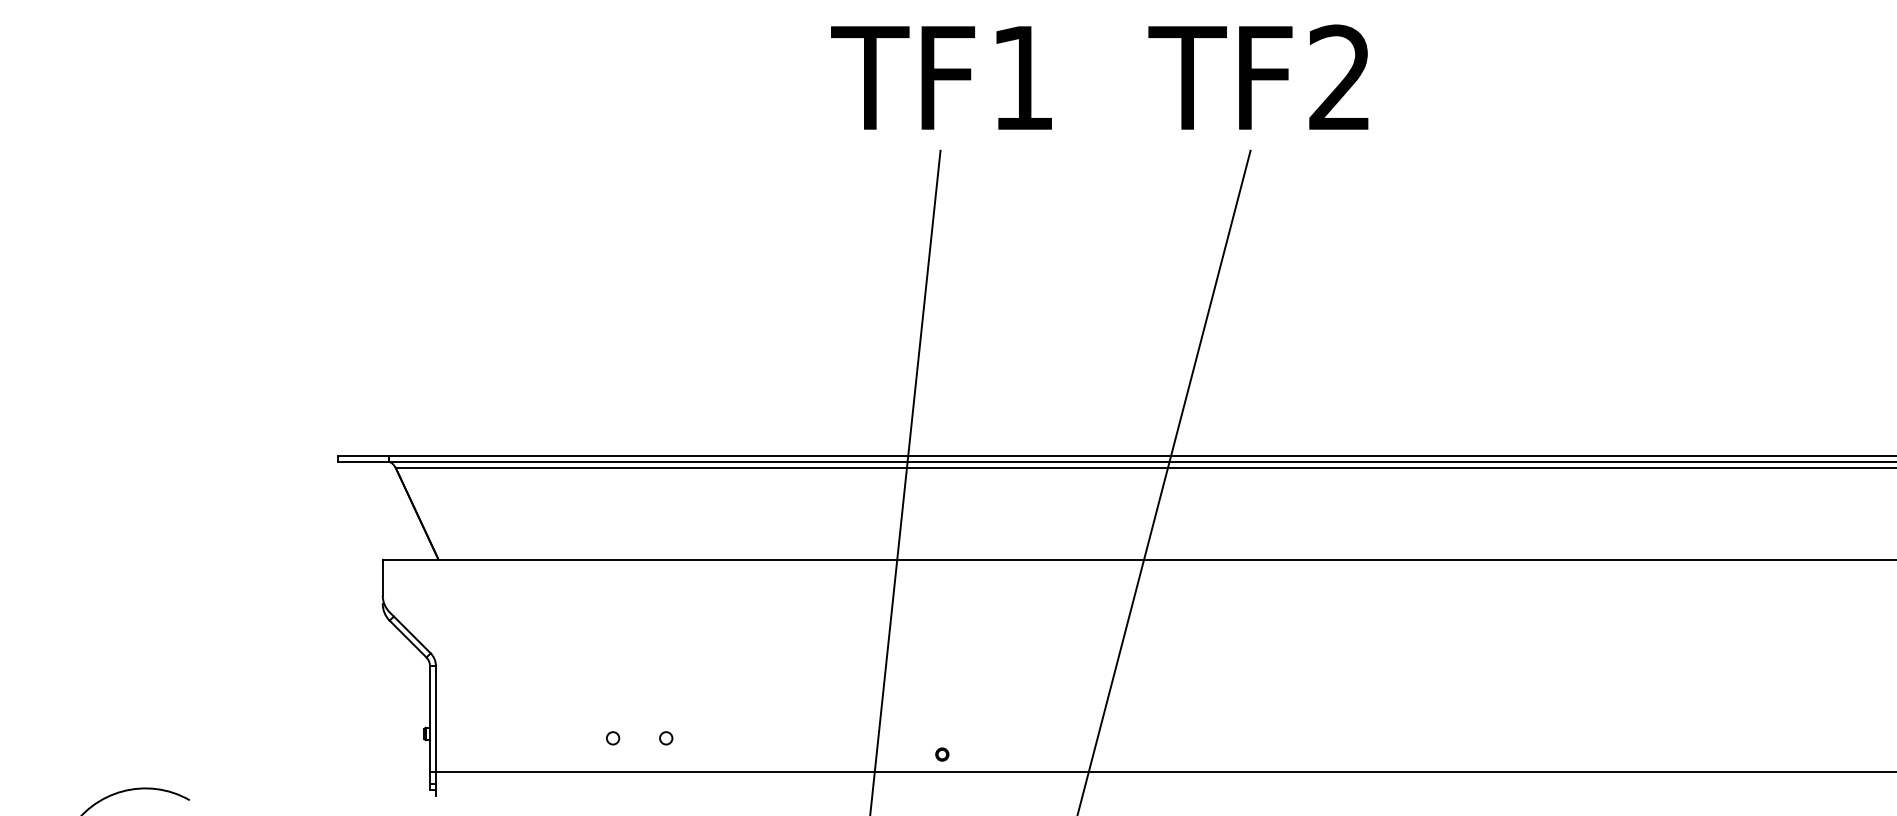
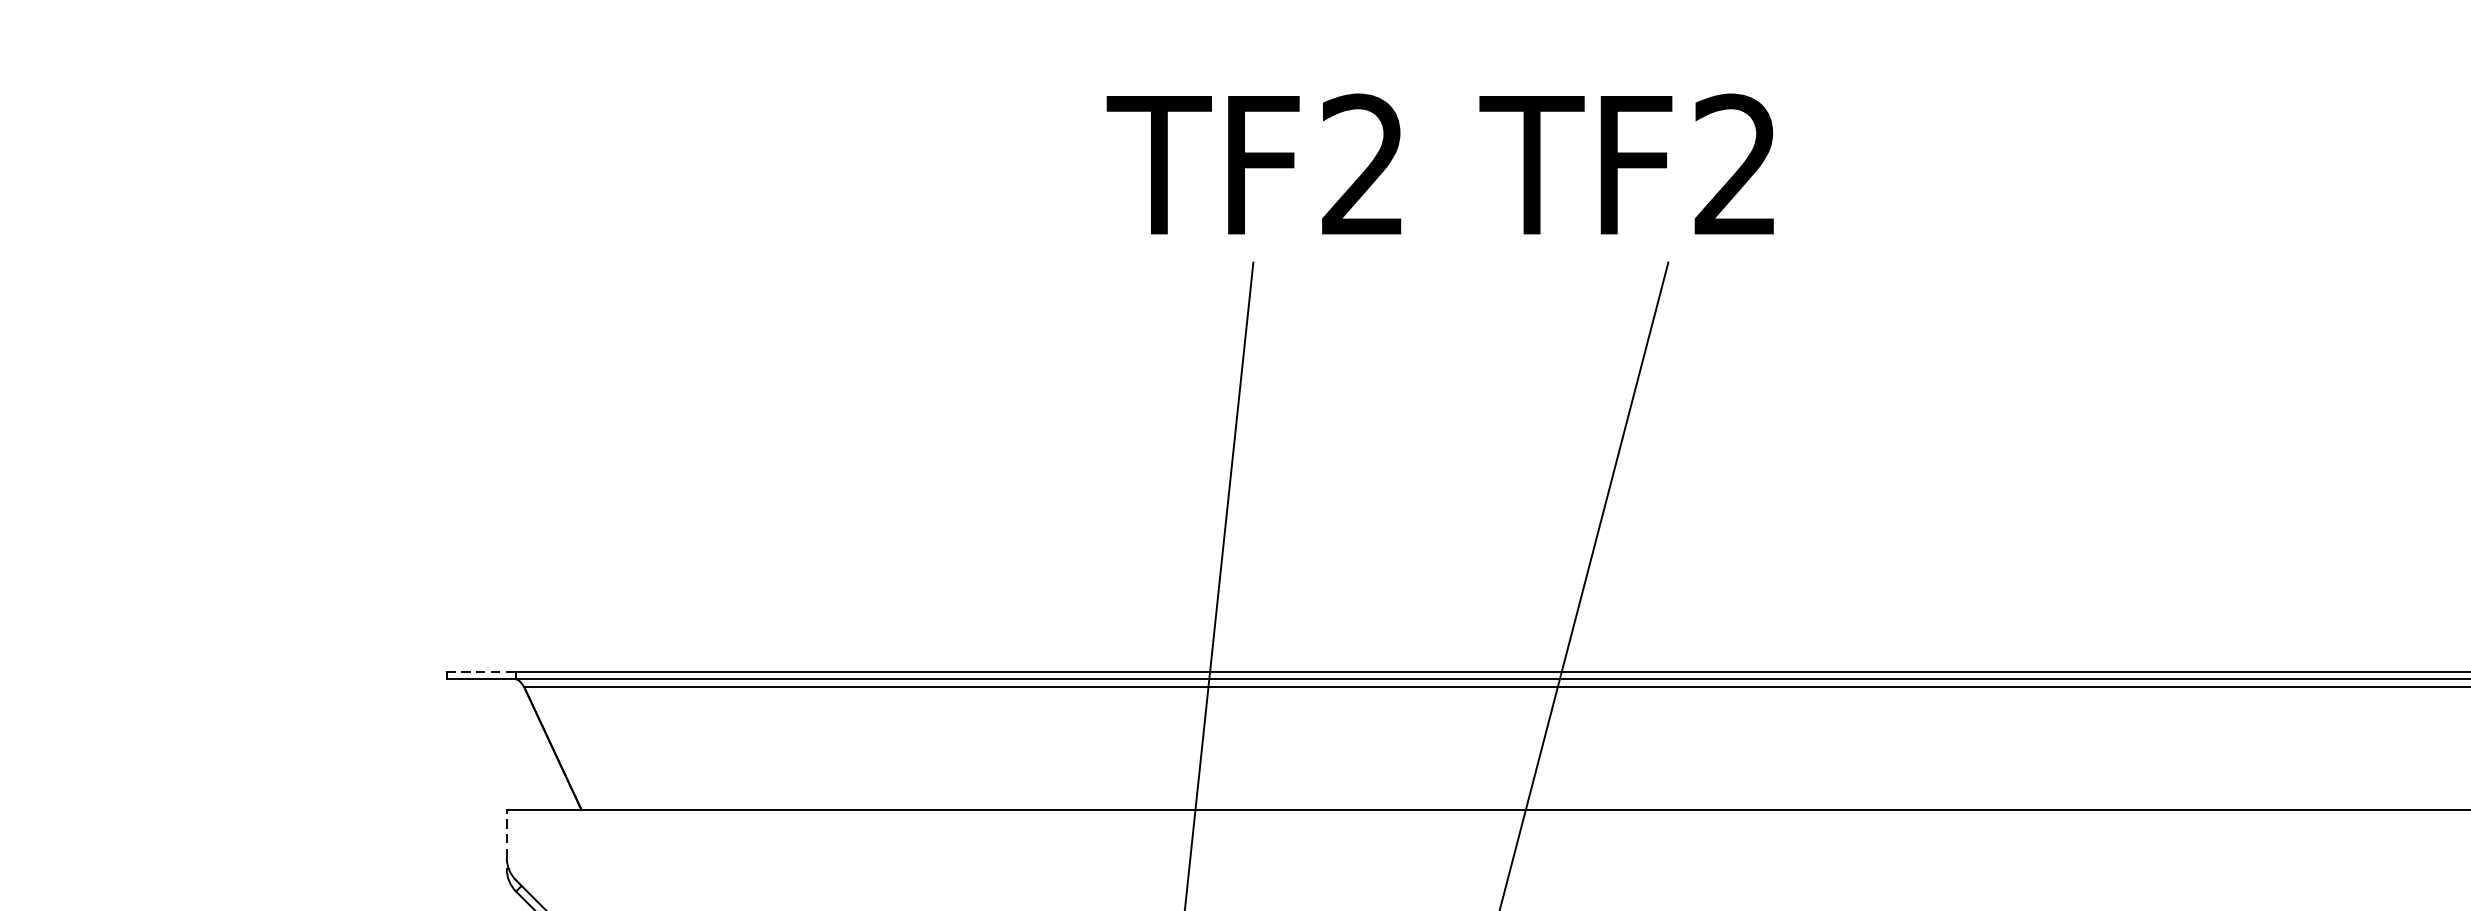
text: (1021, 76) -> (1361, 163), TF1 -> TF2
text: (1258, 76) -> (1626, 163), moved
line: (363, 456) -> (481, 671), solid -> dashed
line: (382, 577) -> (506, 833), solid -> dashed

